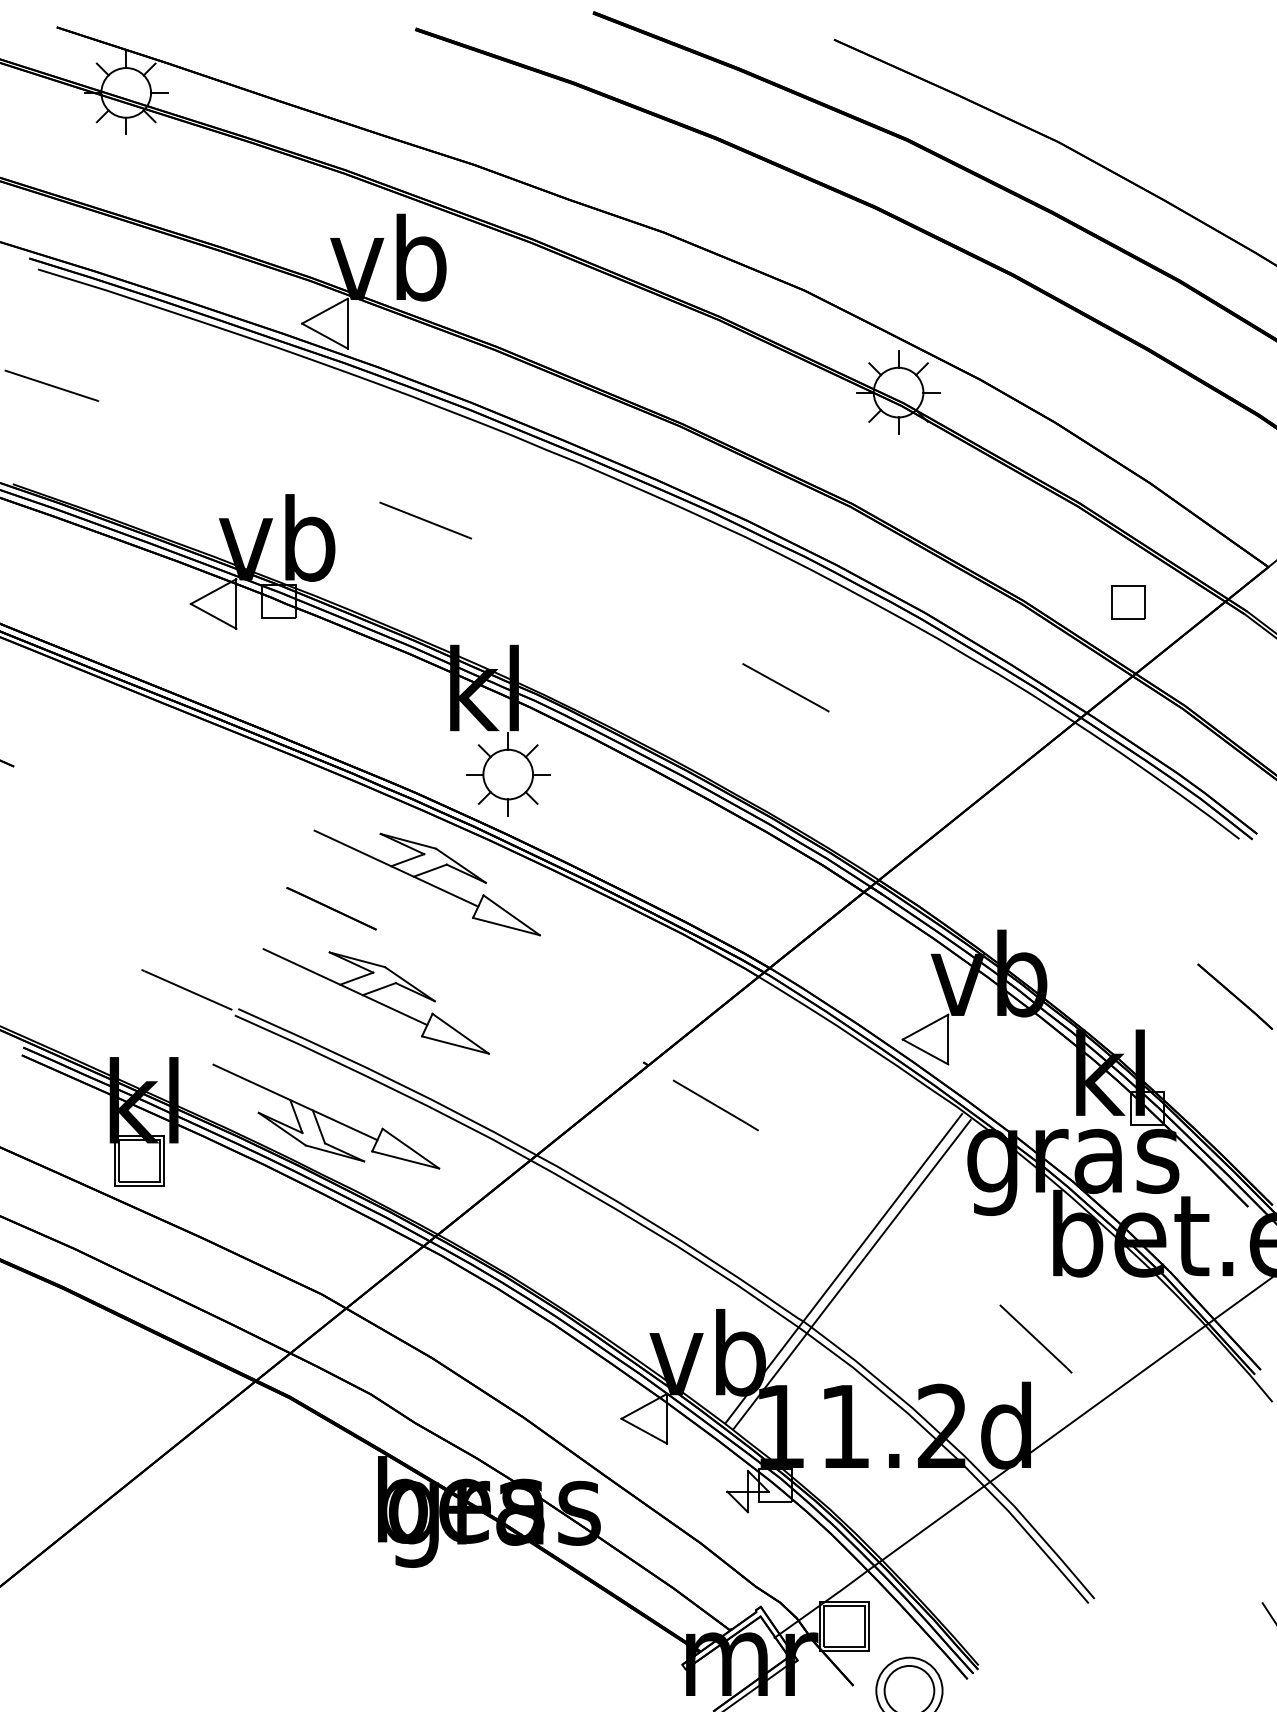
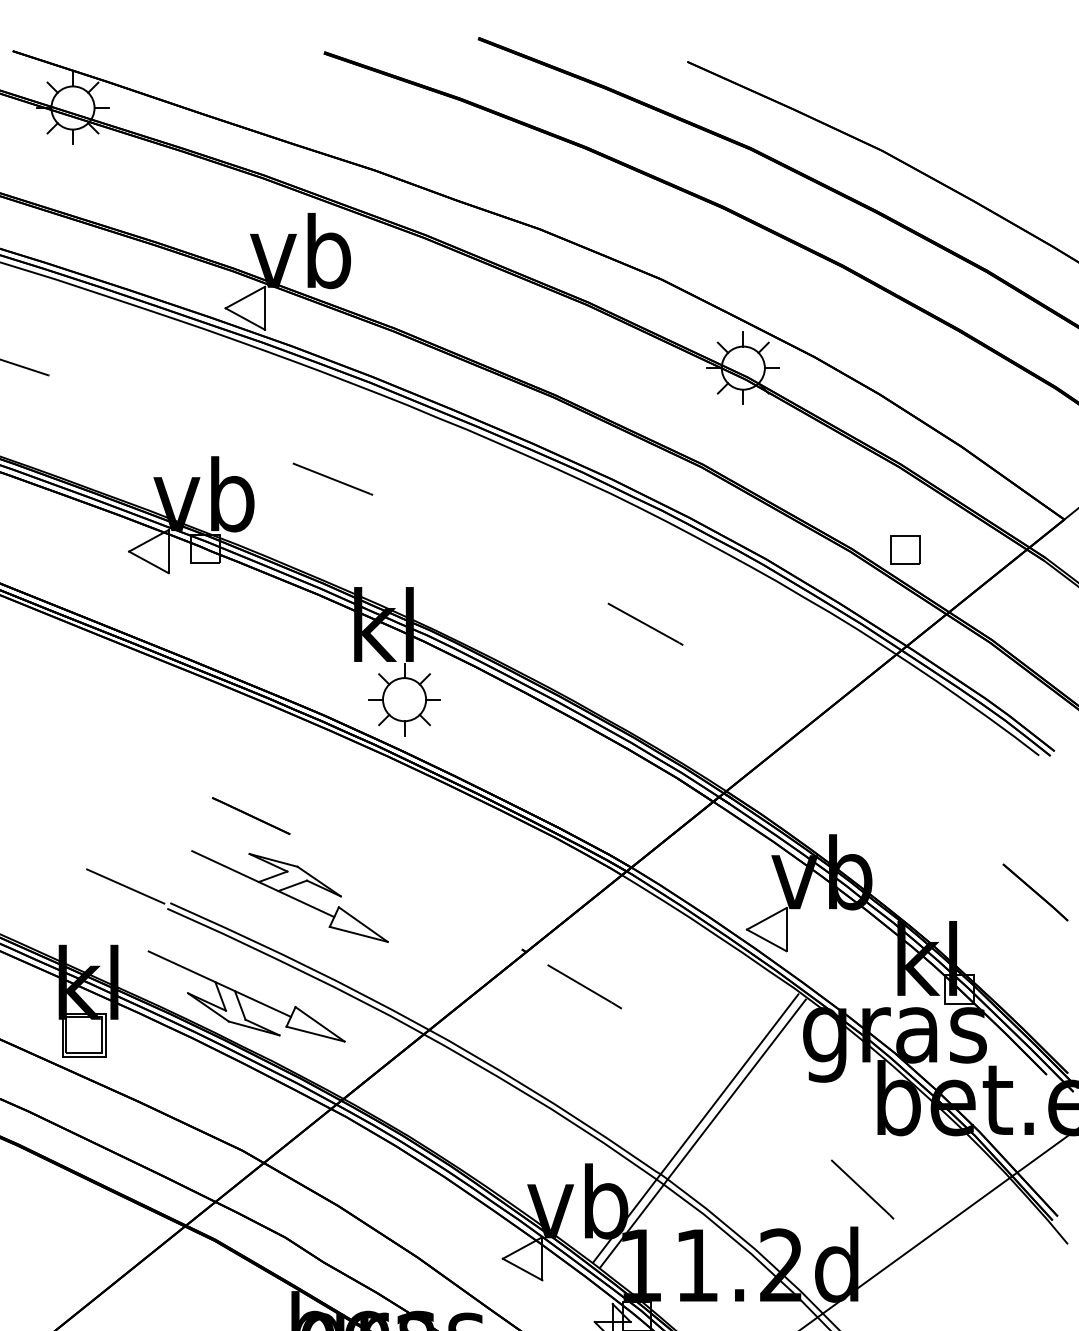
part: (1128, 602) -> (905, 550), moved
part: (426, 882) -> (333, 793), removed

